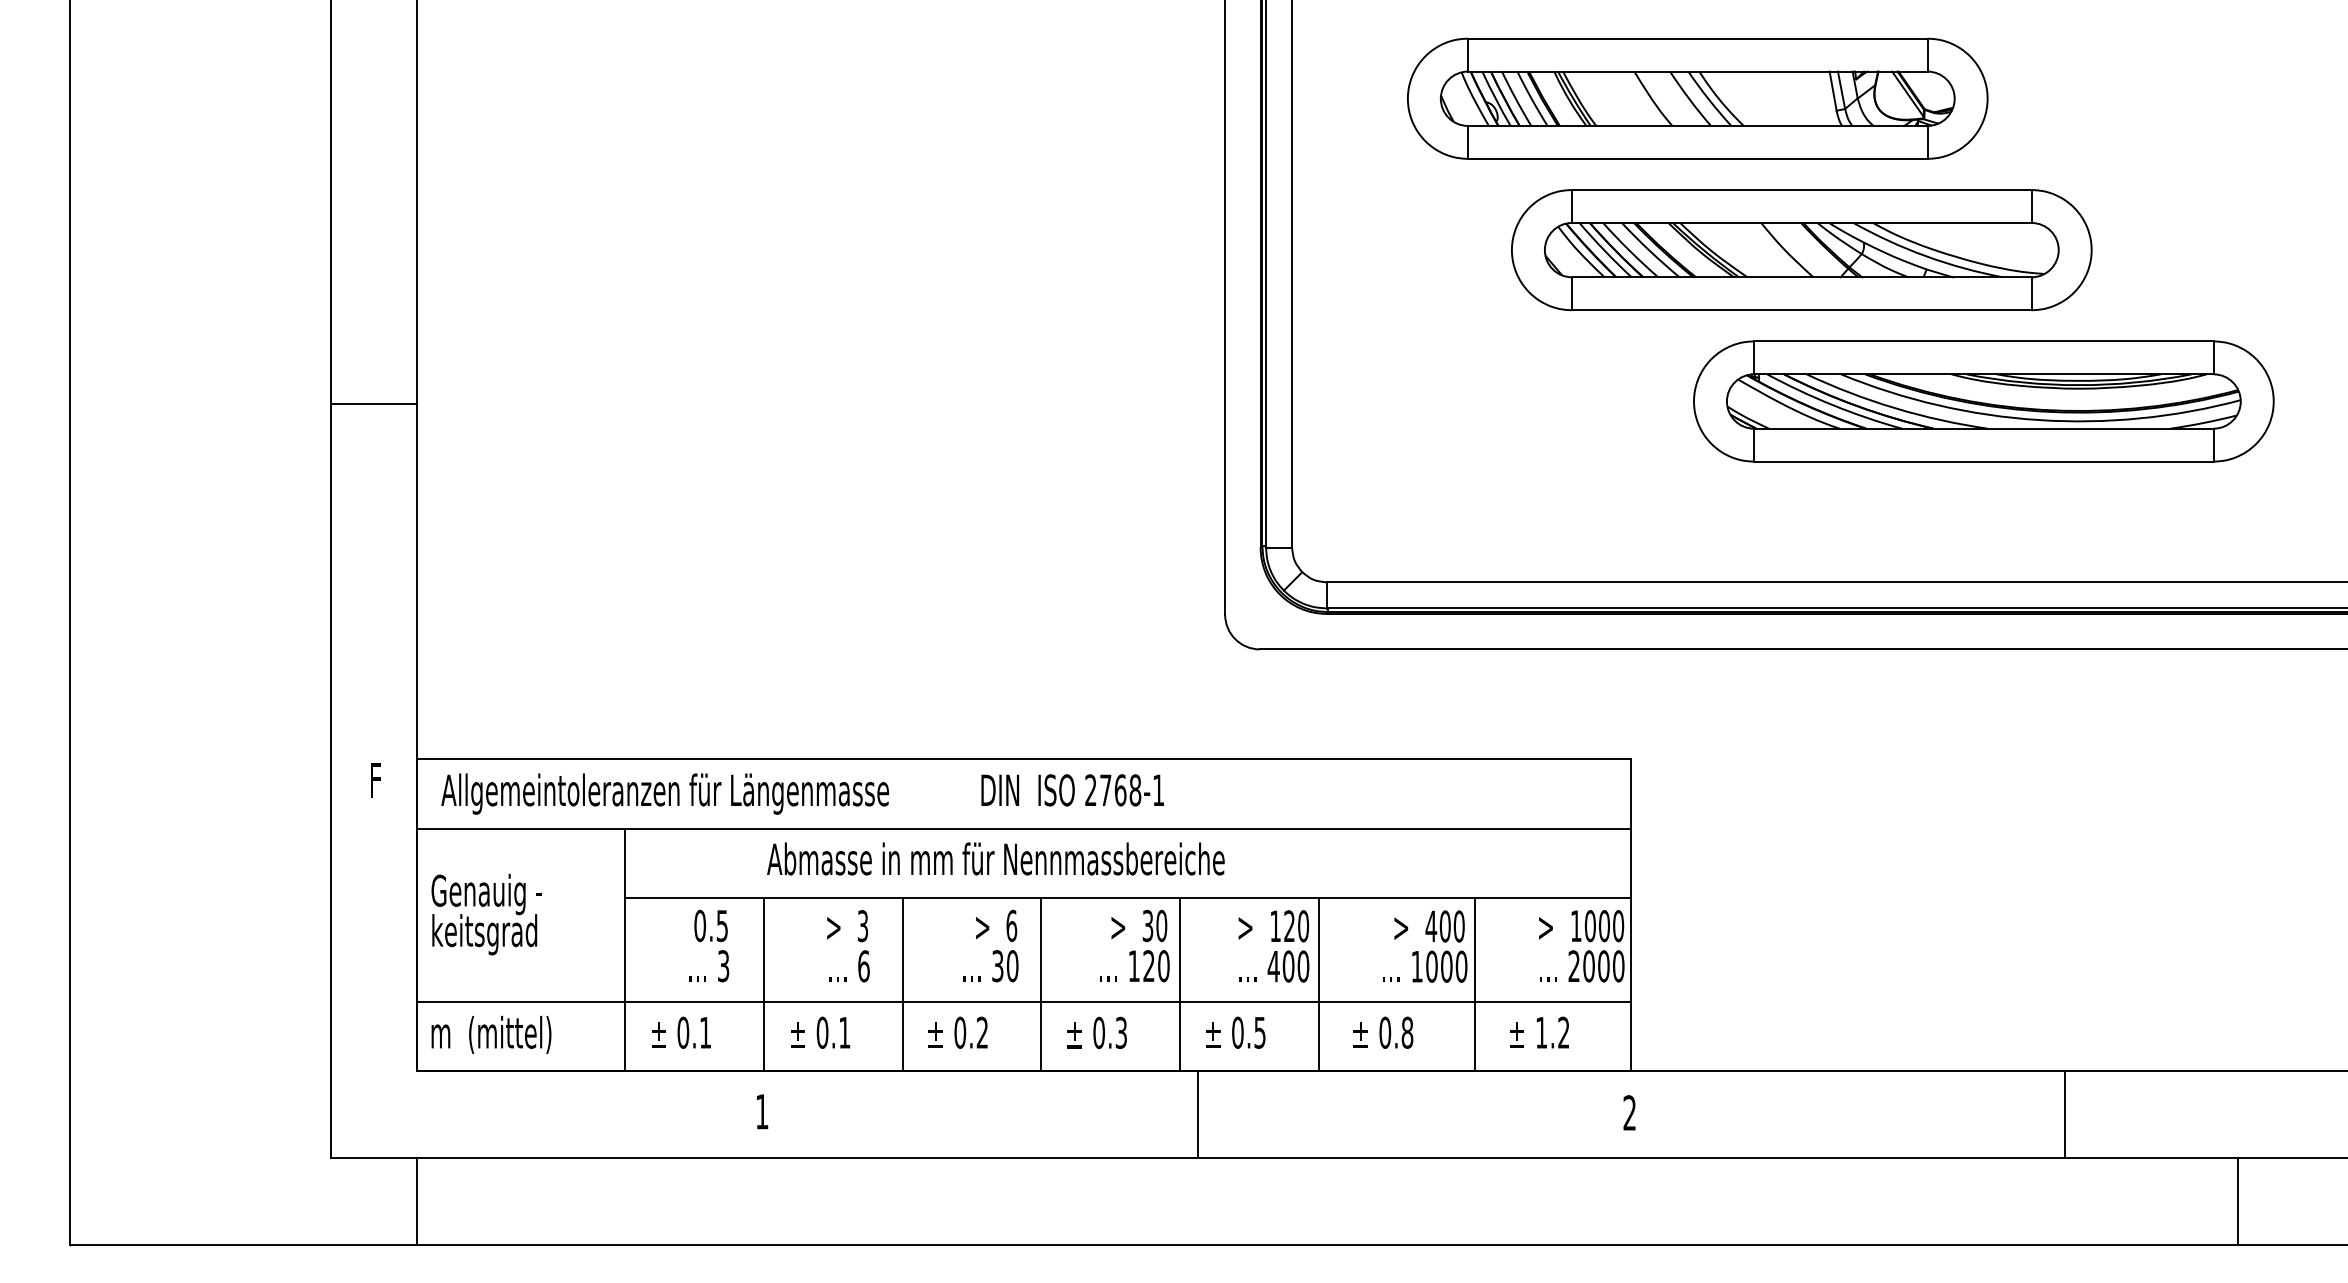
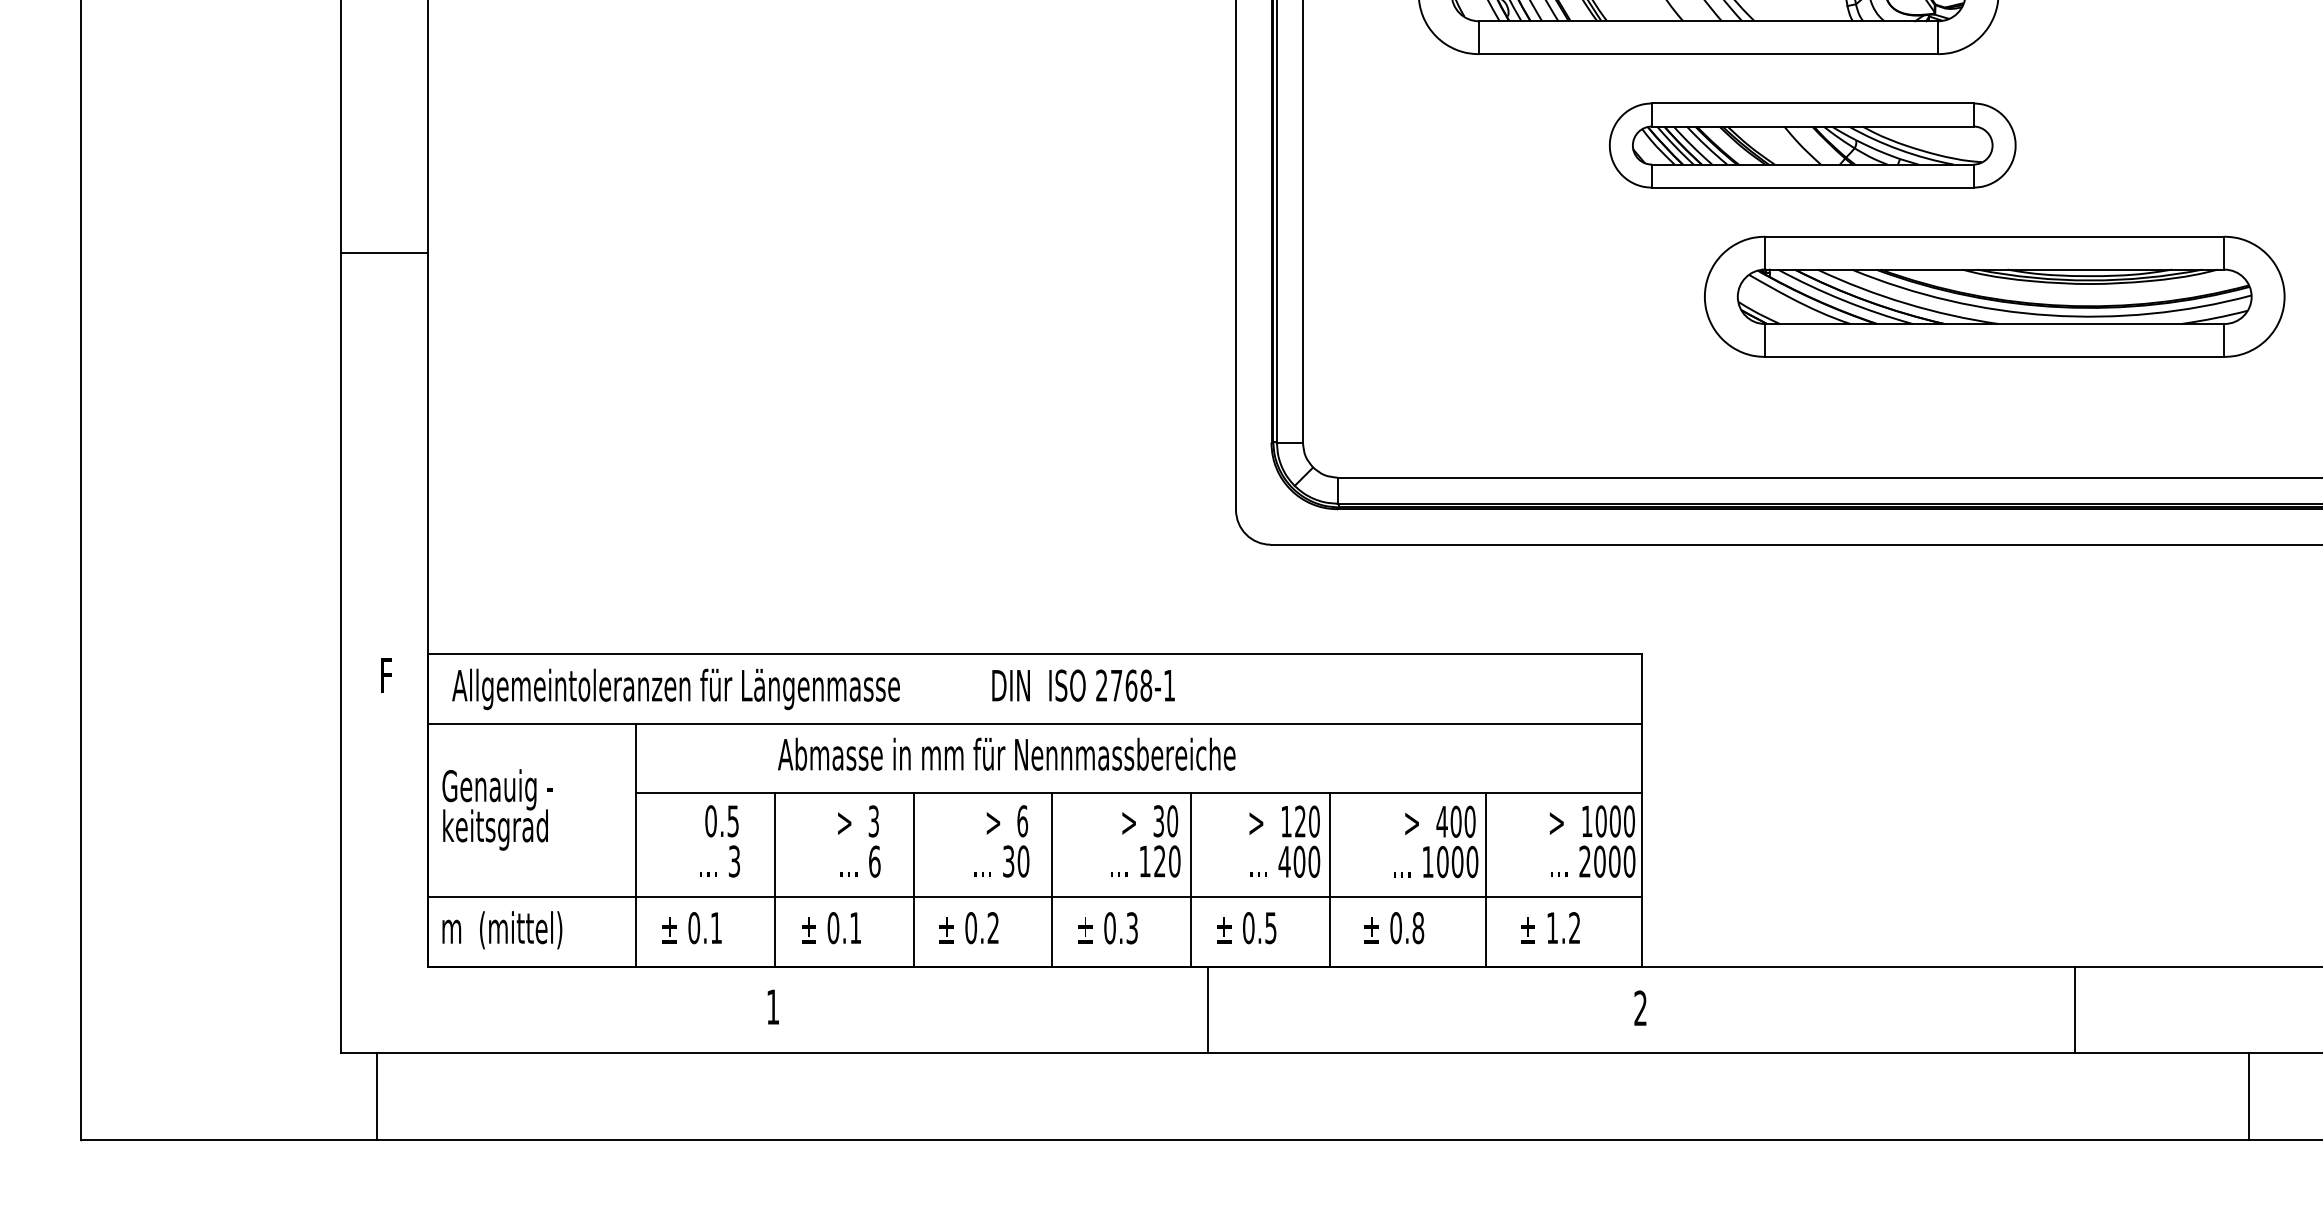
part: (1801, 250) -> (1812, 145), size x0.7
line: (373, 403) -> (384, 252), moved
line: (417, 1200) -> (377, 1095), moved

